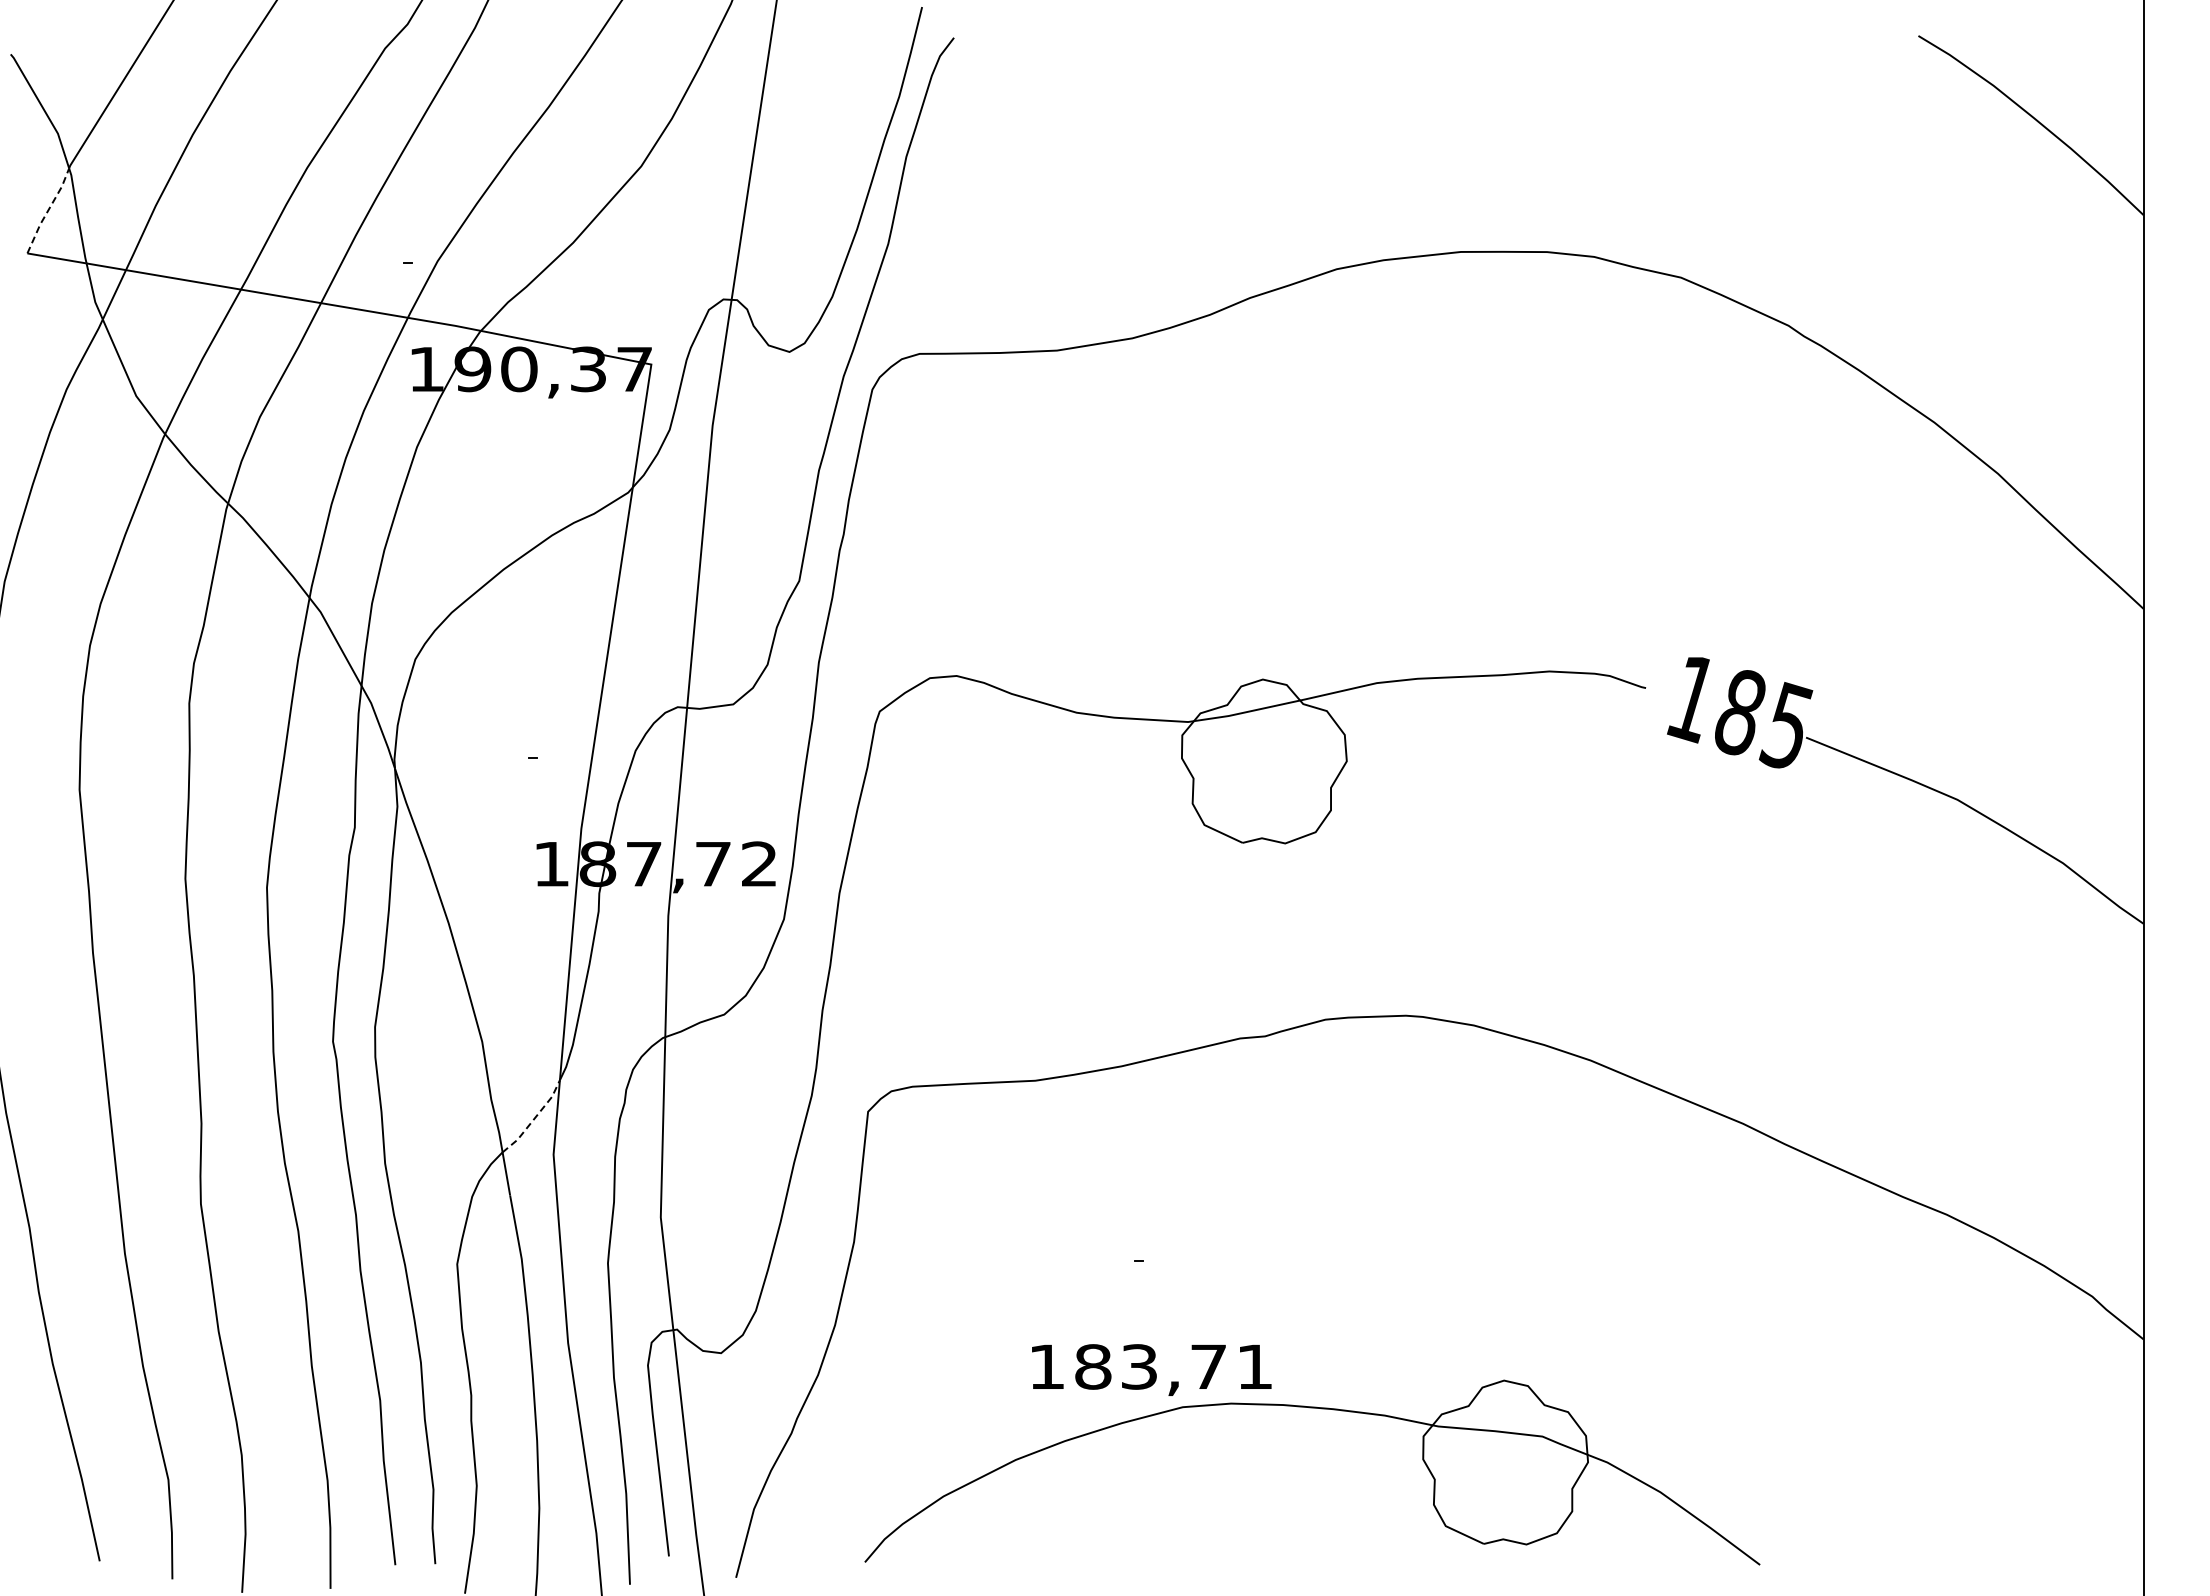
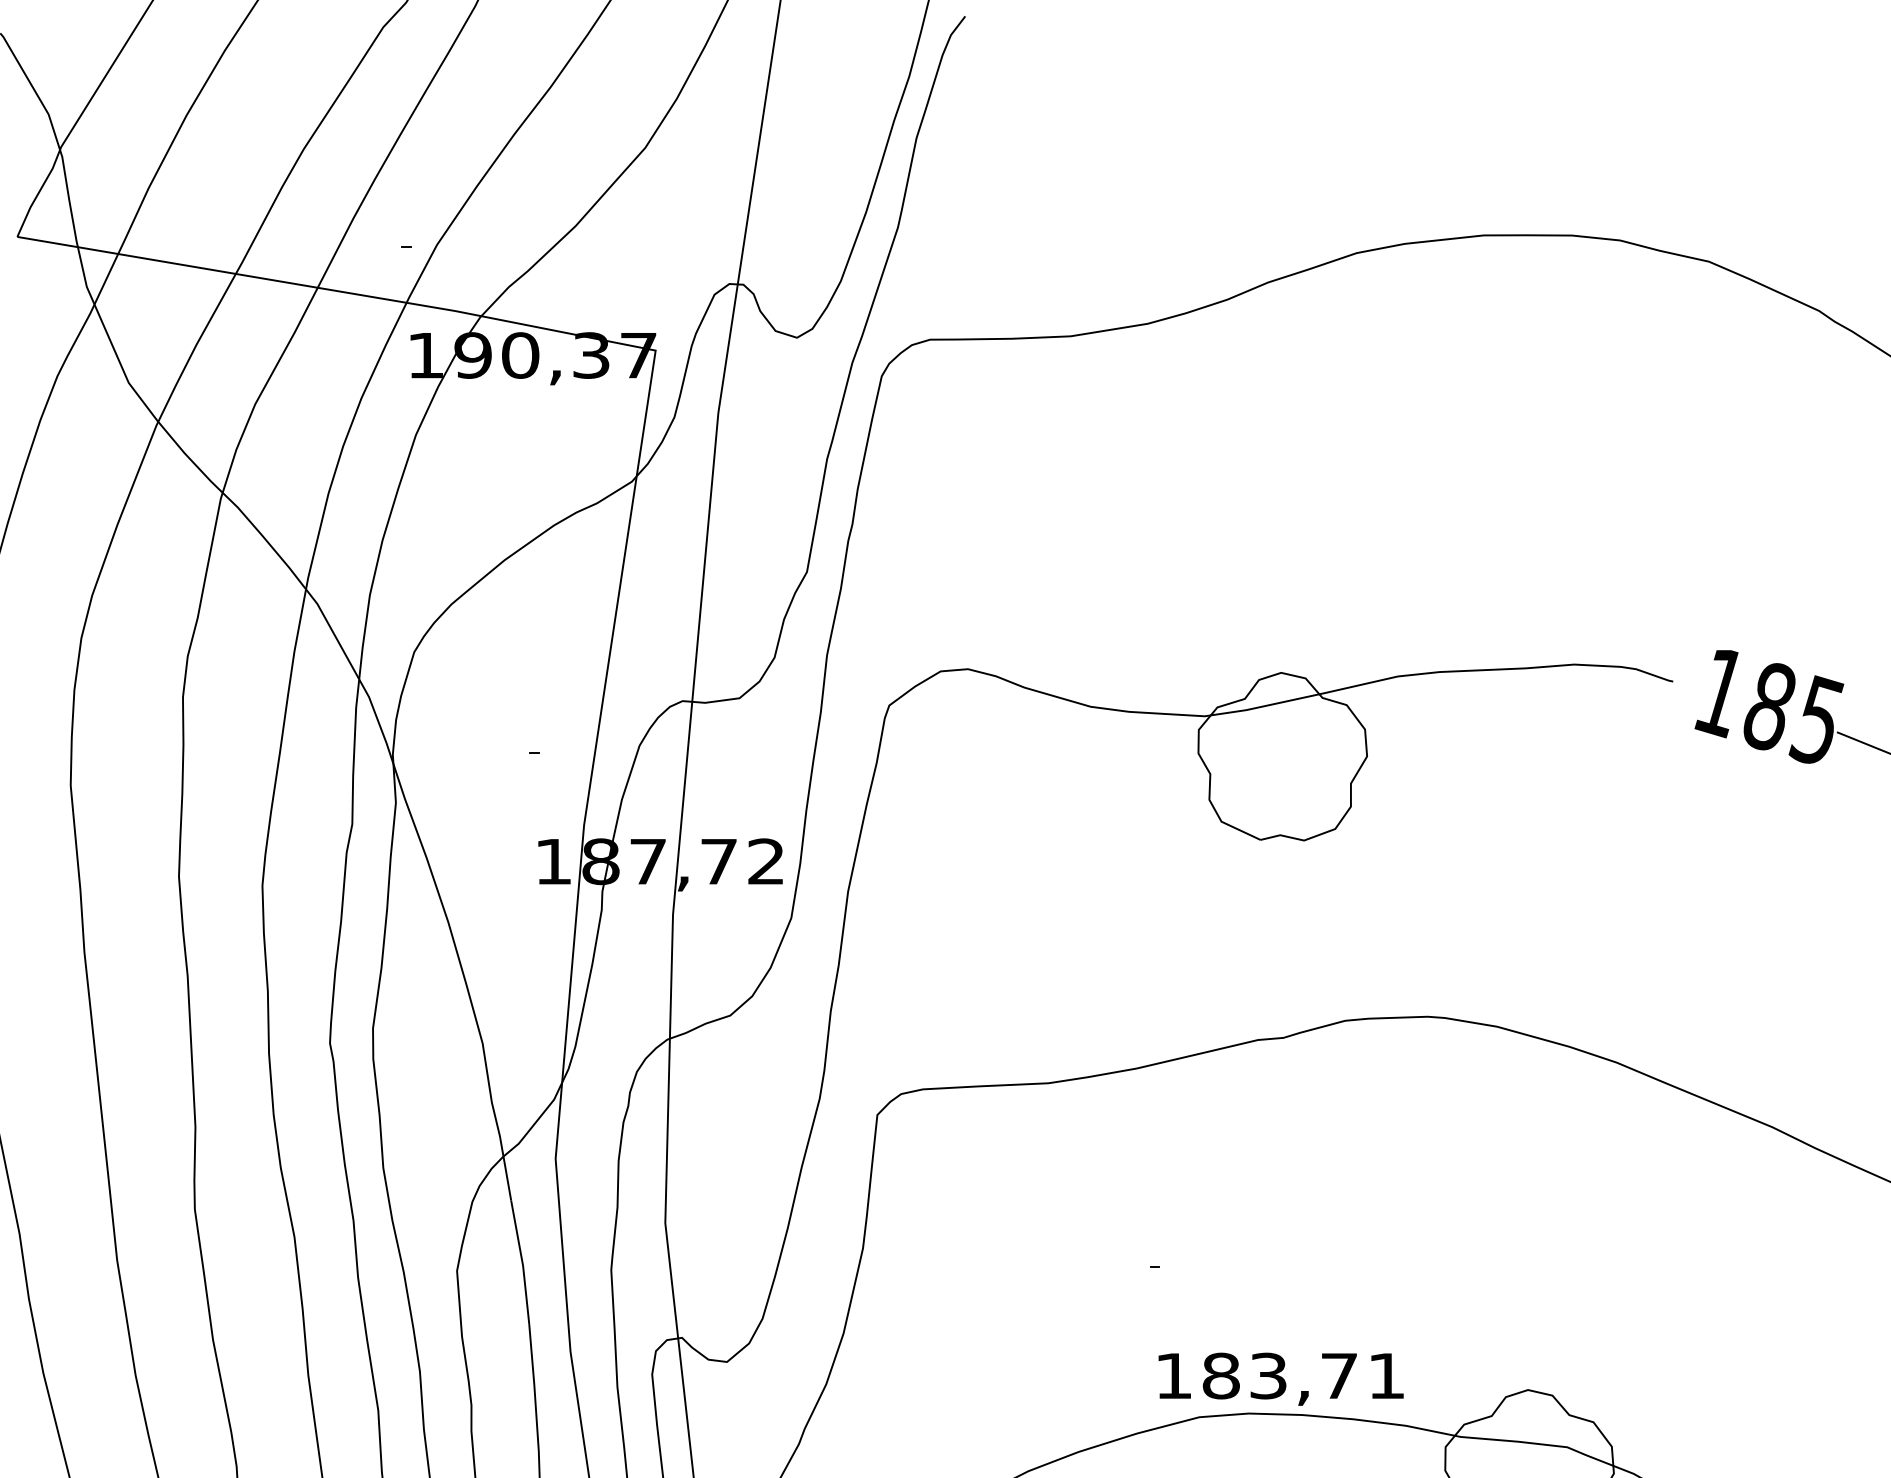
line: (48, 210) -> (38, 193), dashed -> solid
line: (534, 1118) -> (536, 1121), dashed -> solid
text: (1151, 1369) -> (1280, 1378), moved

